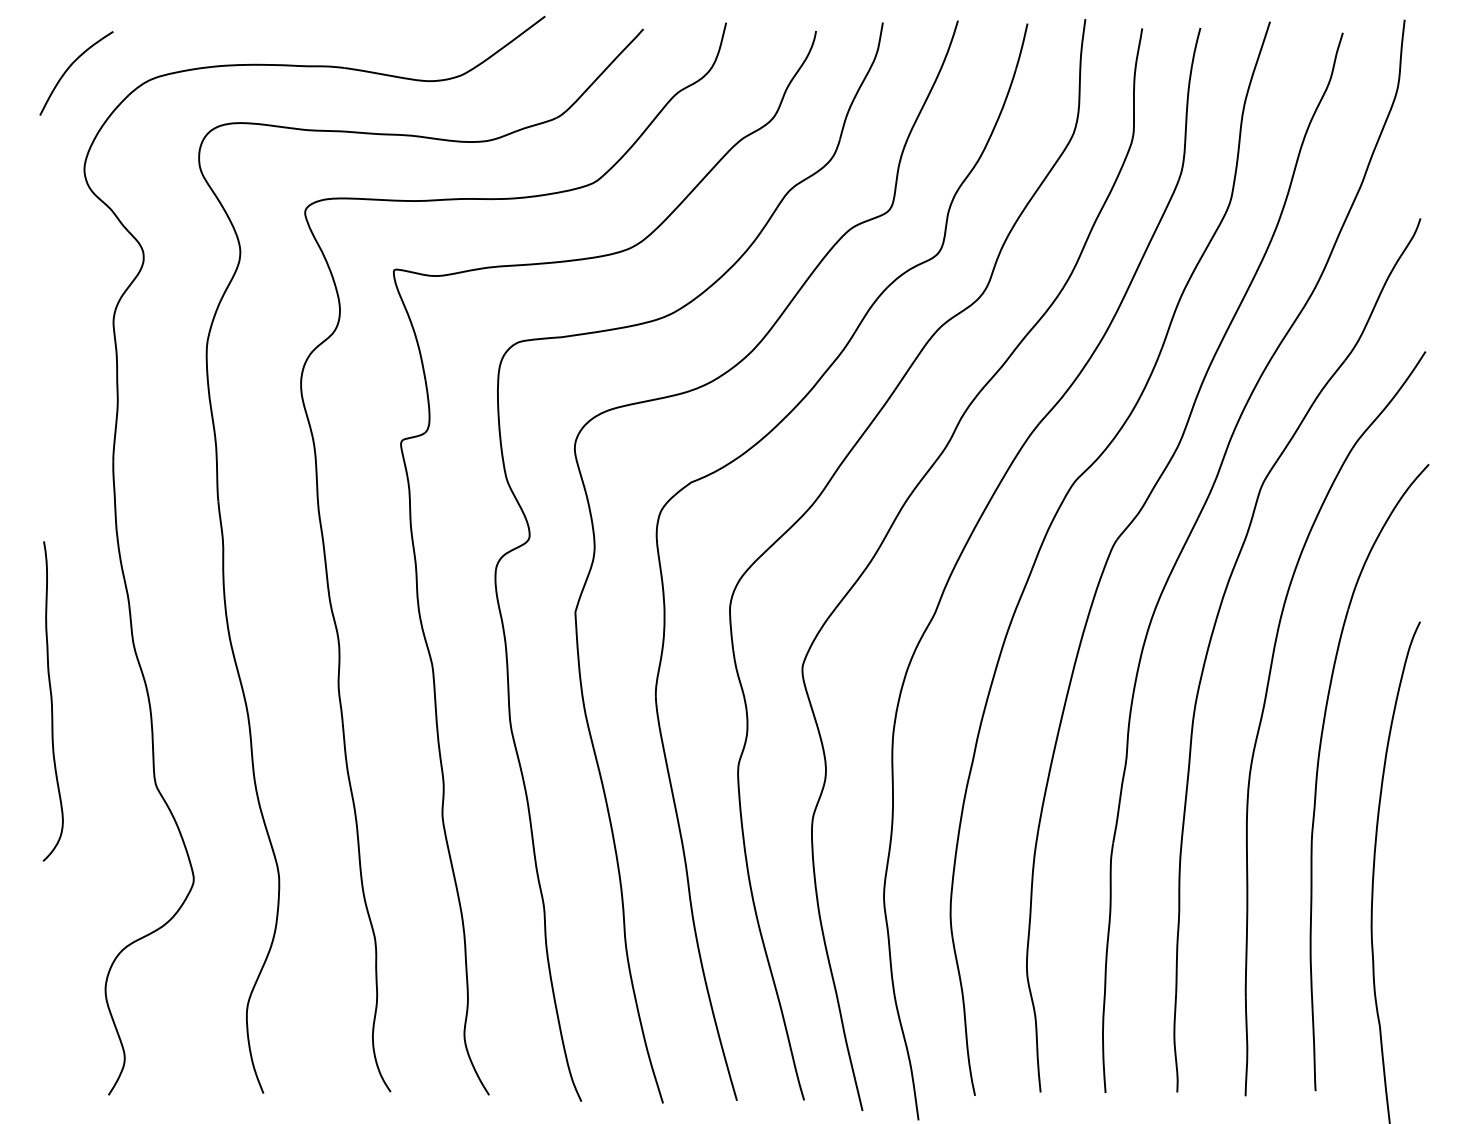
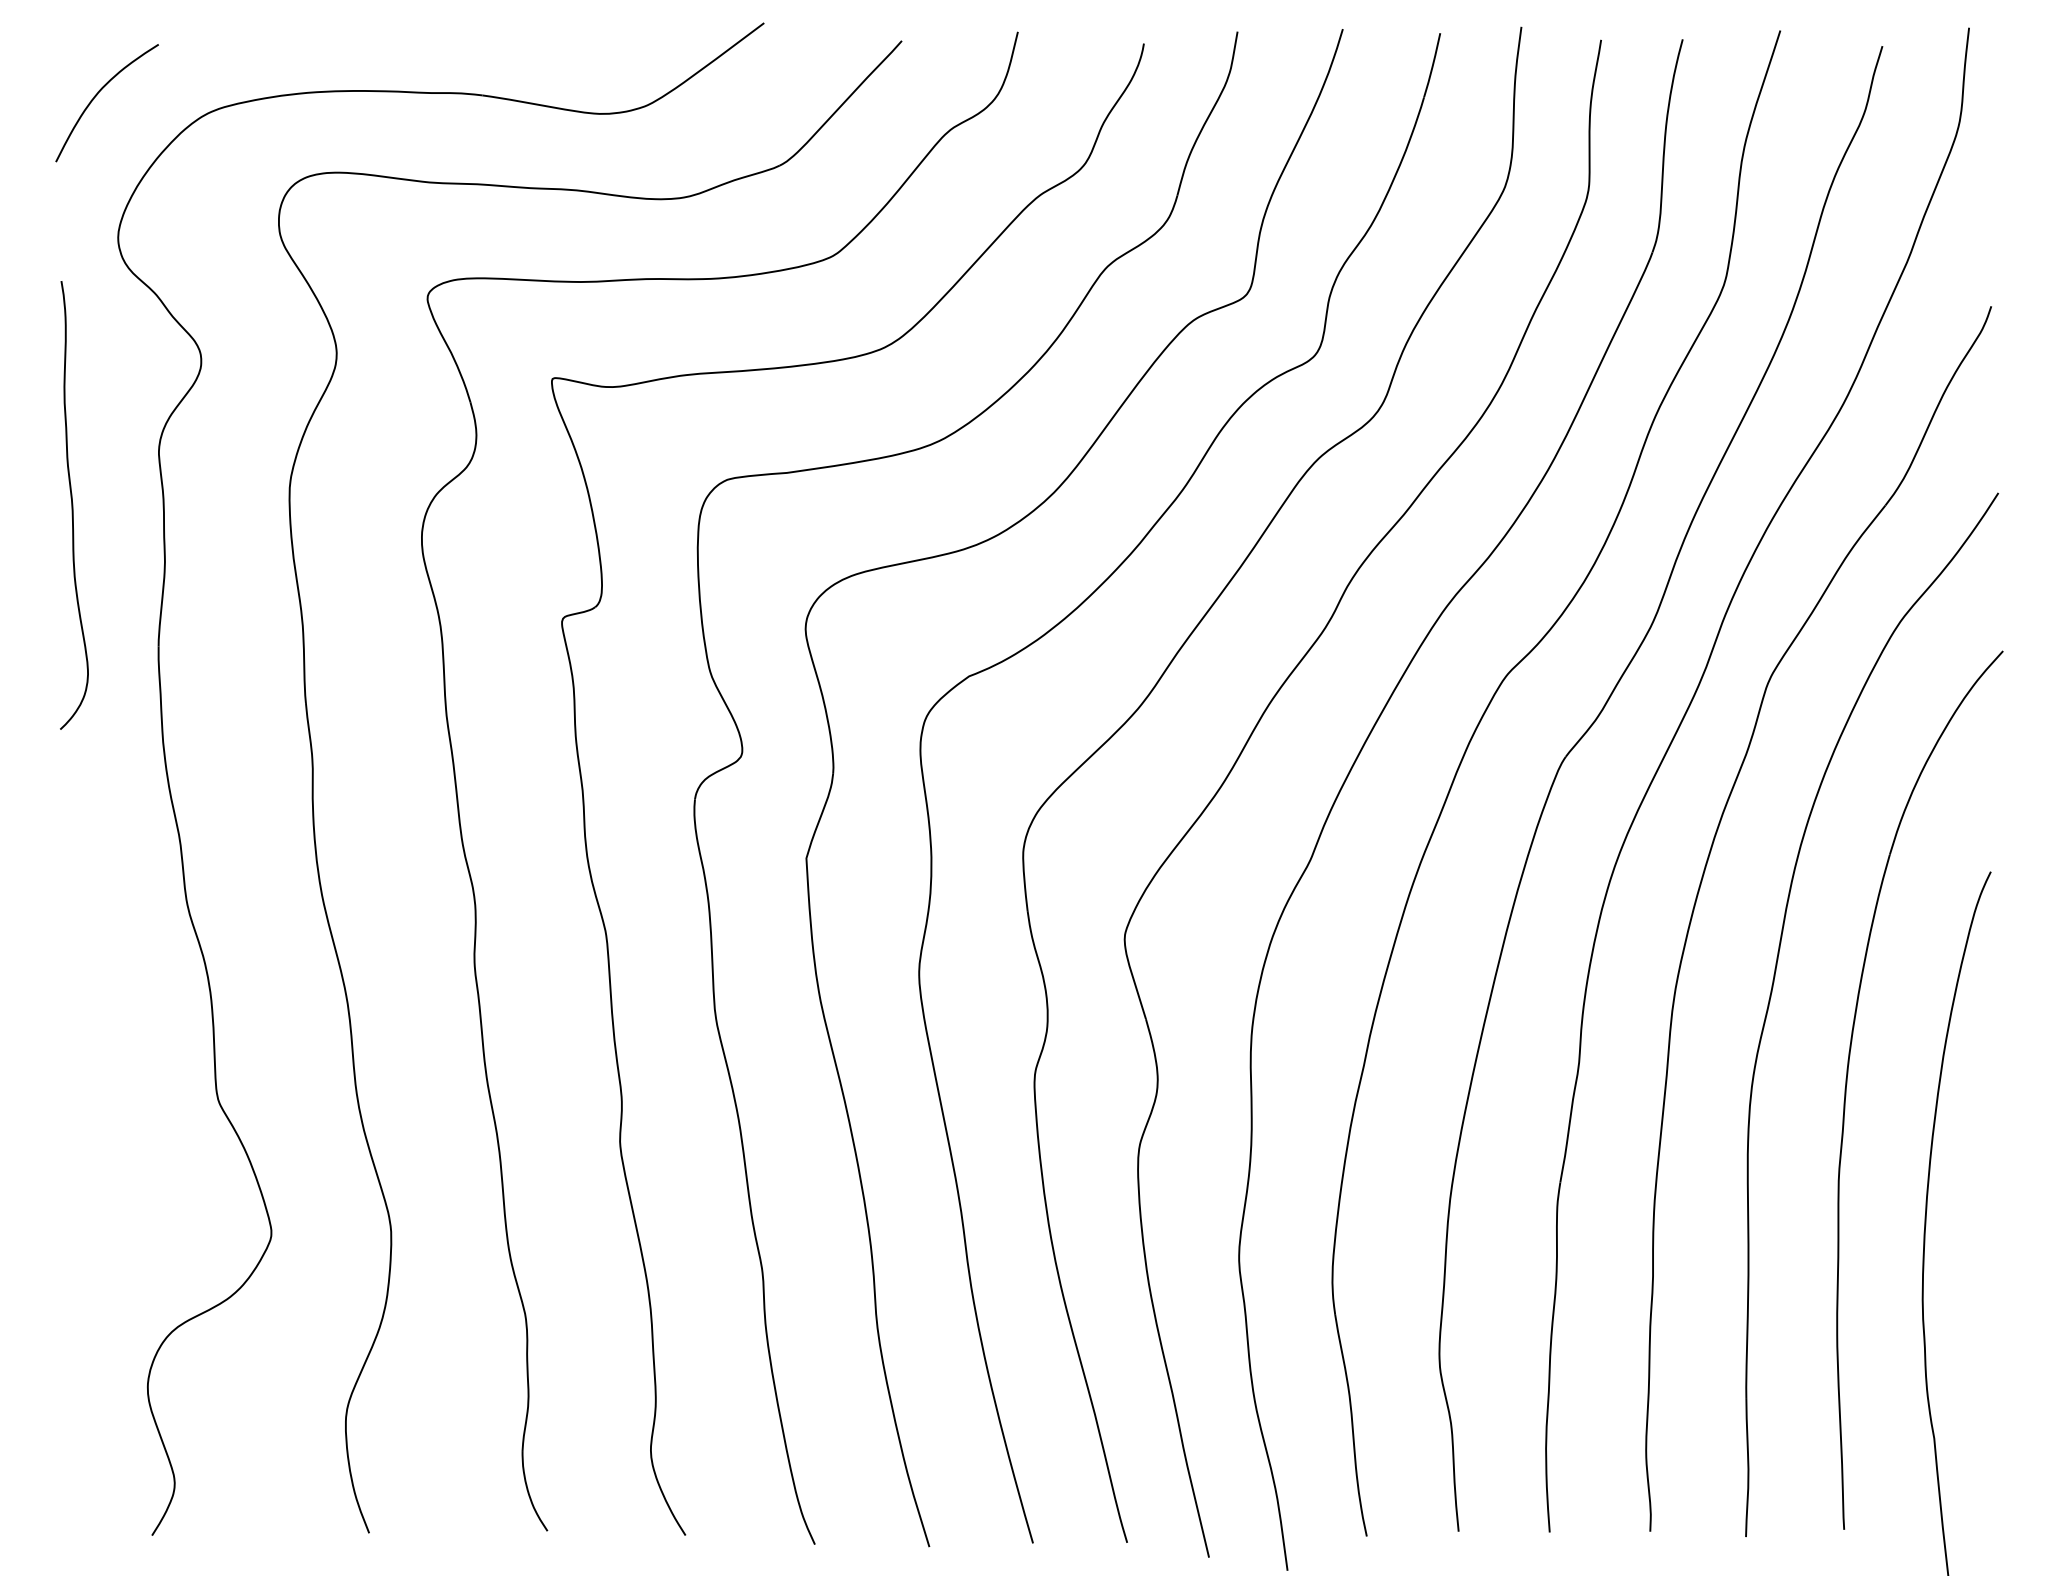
curve: (52, 701) -> (73, 505), moved

